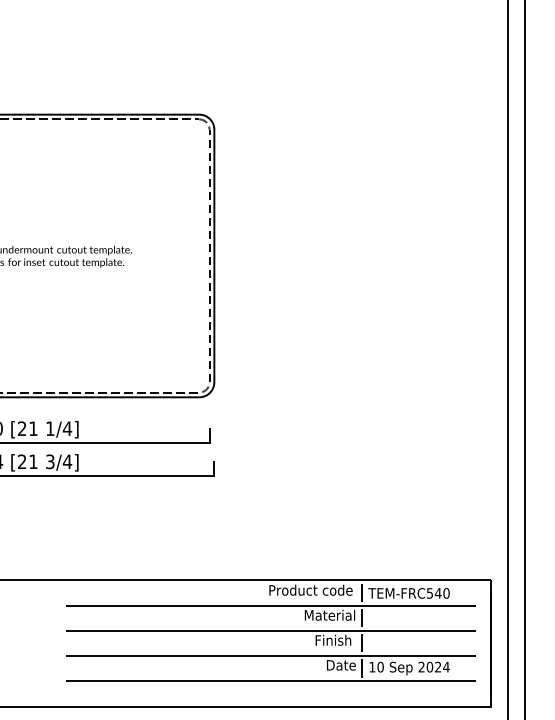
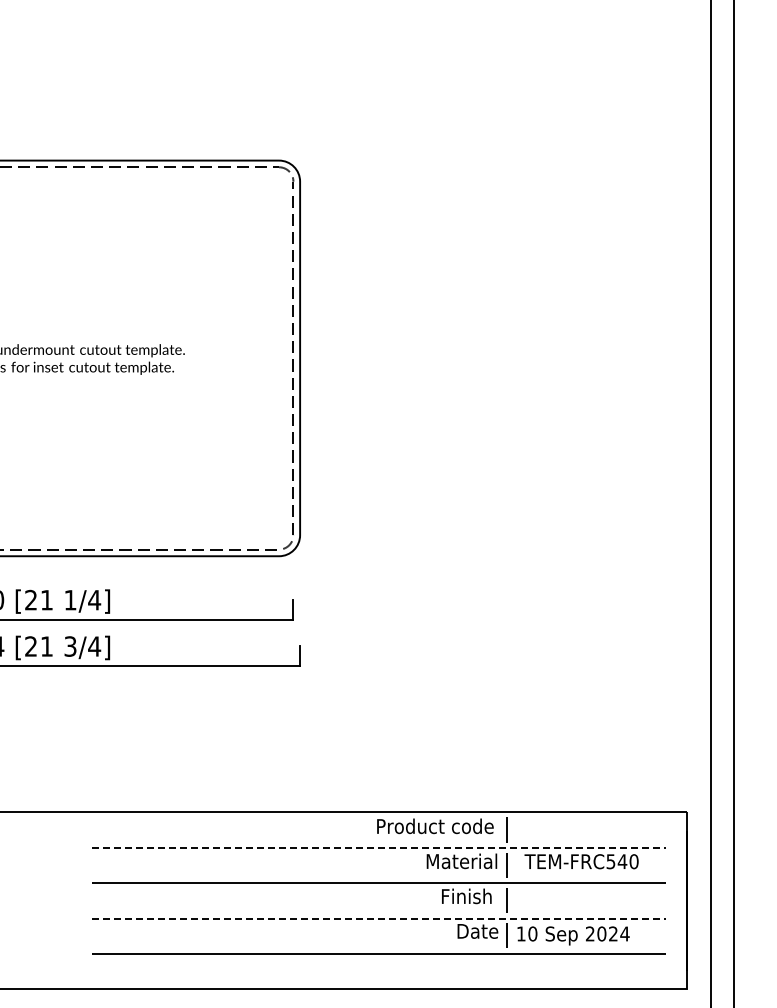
text: (408, 593) -> (581, 861), moved
line: (271, 605) -> (379, 847), solid -> dashed
line: (271, 656) -> (379, 918), solid -> dashed

